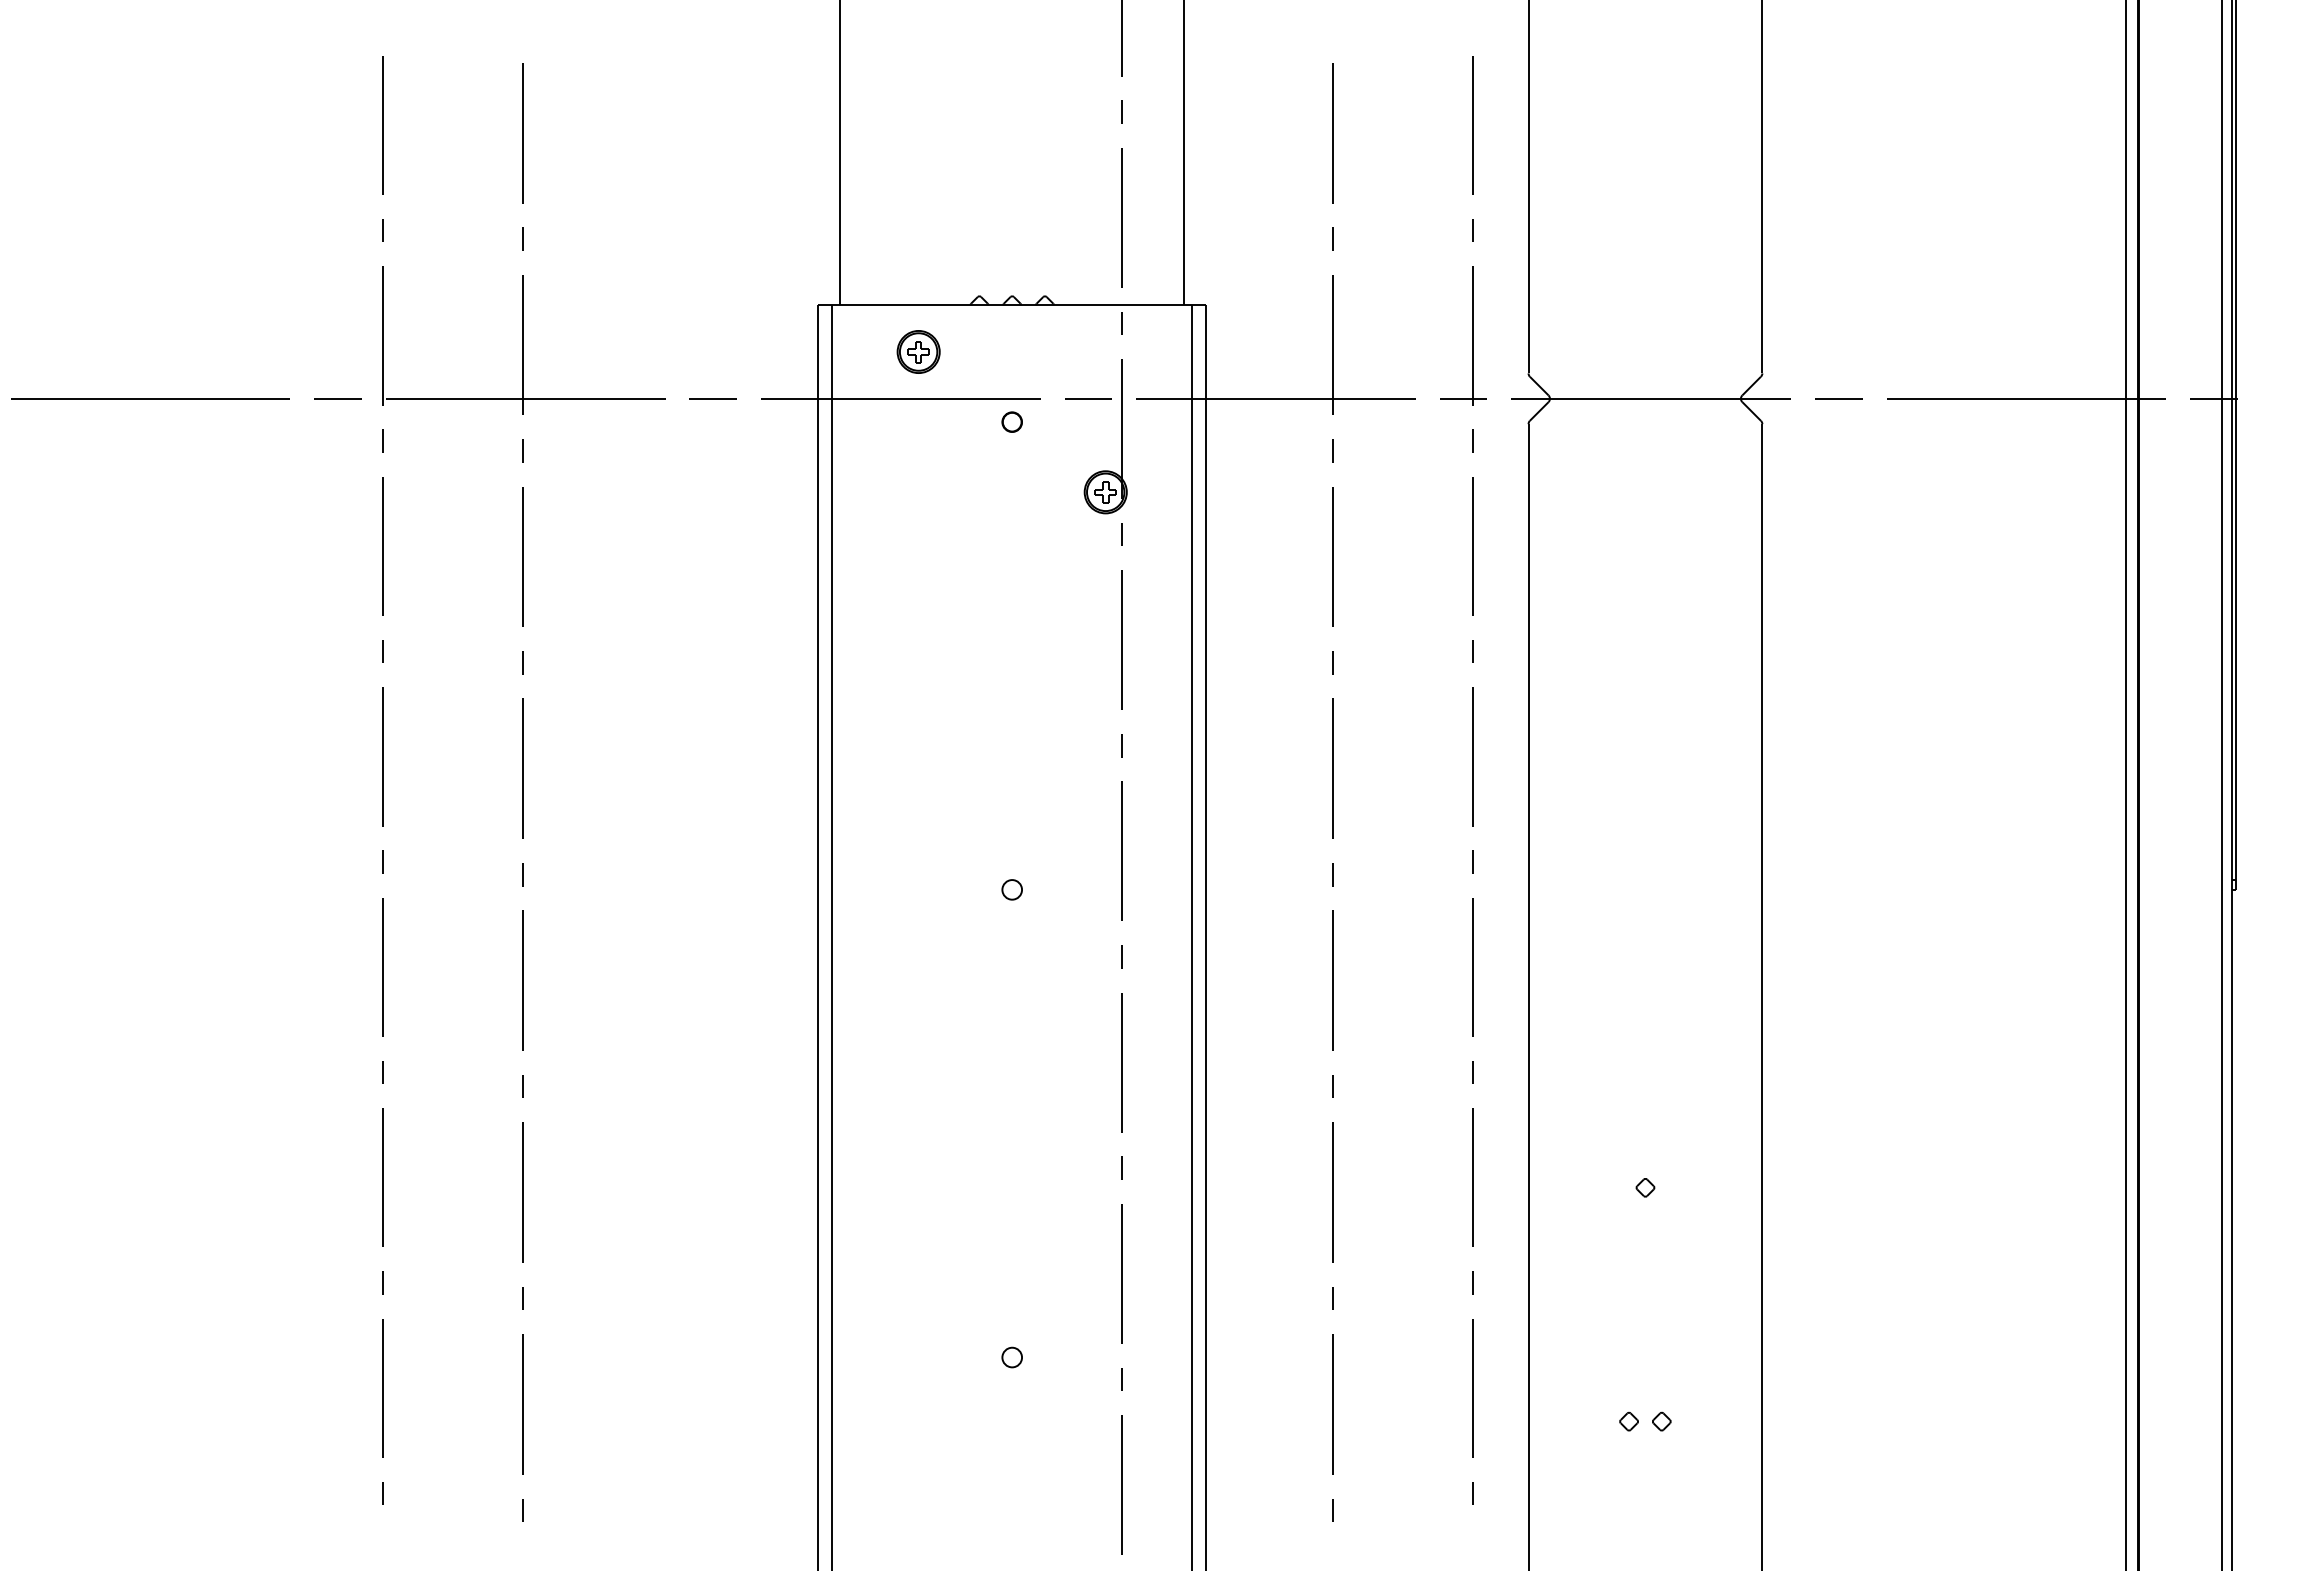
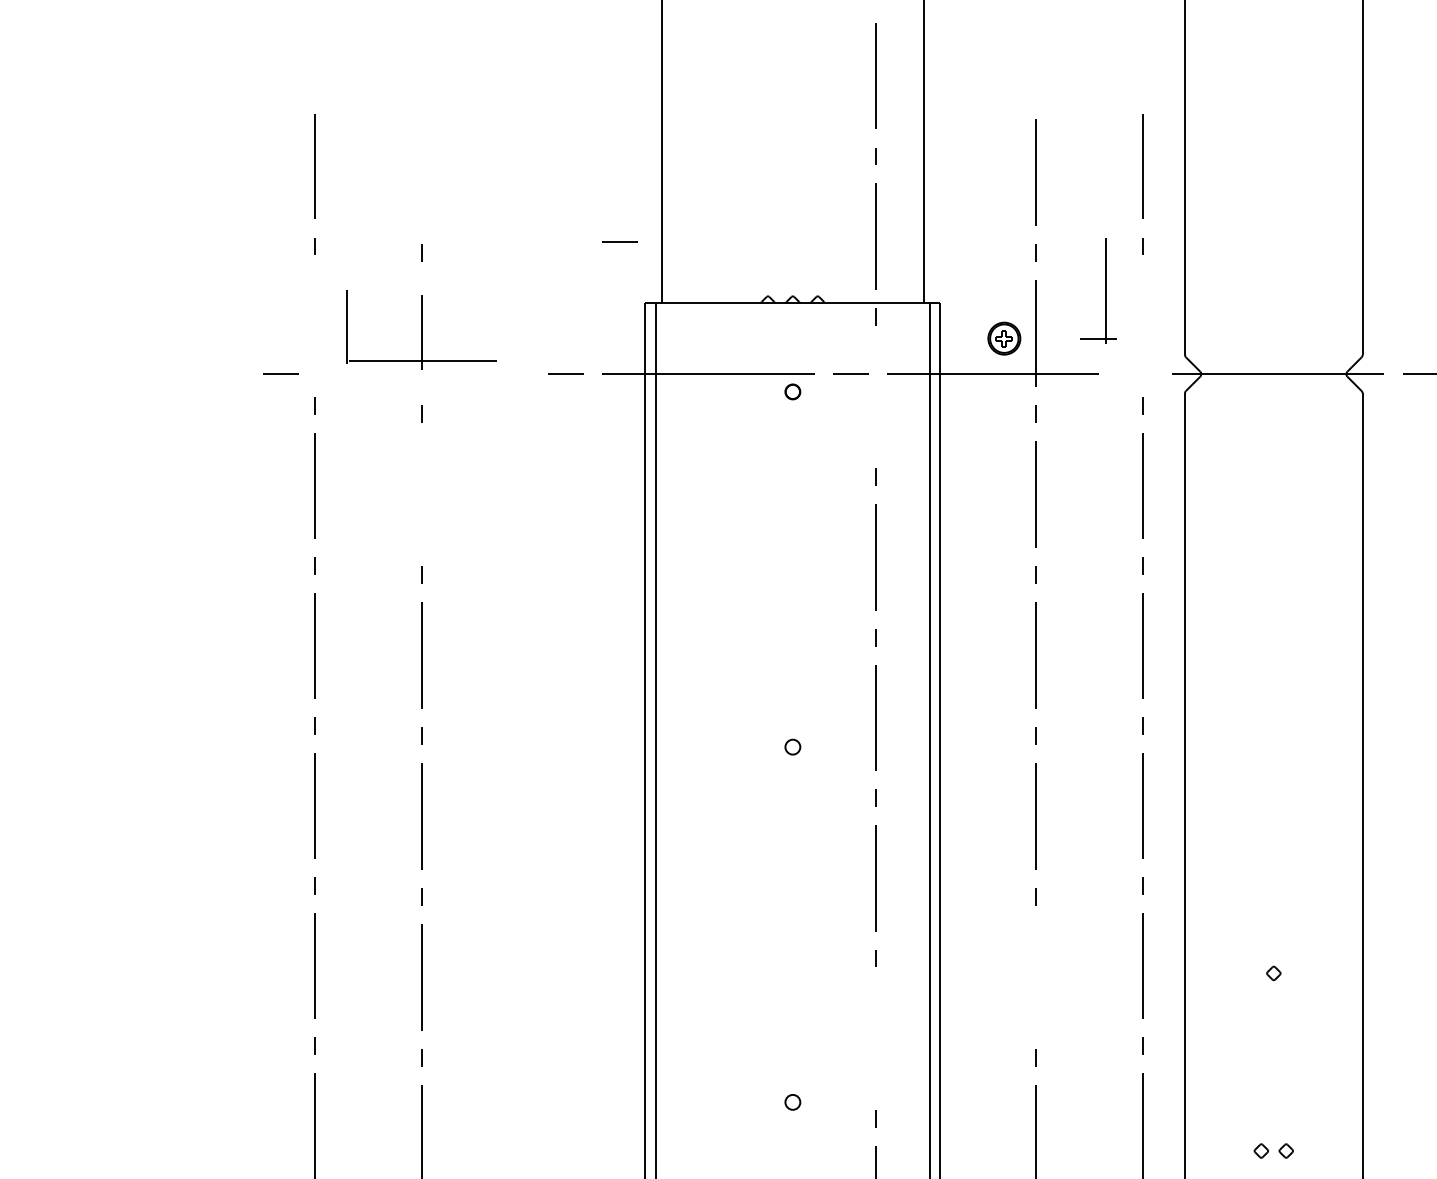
line: (522, 133) -> (420, 172), removed
line: (783, 224) -> (619, 241), added
part: (1472, 335) -> (1105, 291), moved
part: (523, 340) -> (421, 329), size x0.7
part: (918, 351) -> (1004, 338), moved
line: (150, 398) -> (138, 373), removed
part: (1121, 436) -> (875, 402), removed
line: (522, 556) -> (420, 493), removed
line: (1332, 1192) -> (1036, 977), removed
line: (1121, 1273) -> (875, 1038), removed

